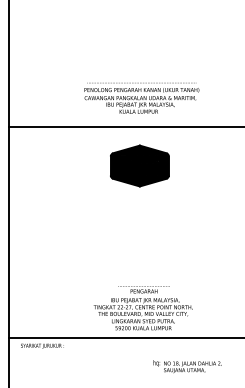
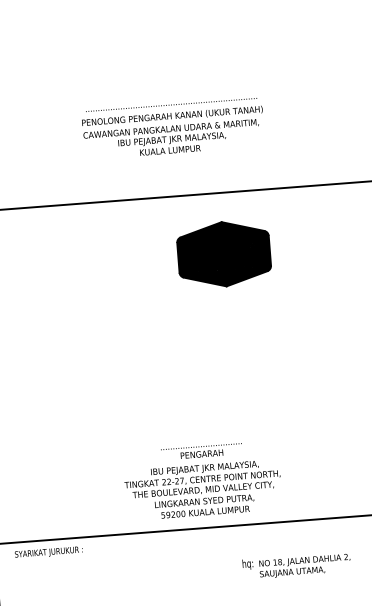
text: (141, 97) -> (172, 127), moved
part: (139, 165) -> (223, 253), moved
text: (187, 366) -> (296, 565), moved

